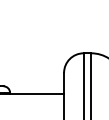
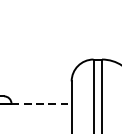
line: (37, 93) -> (42, 104), solid -> dashed

